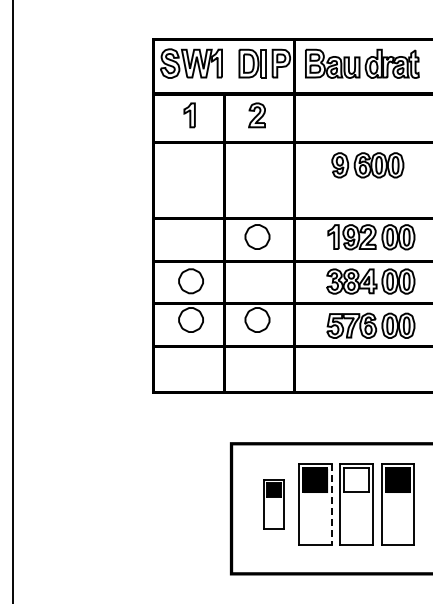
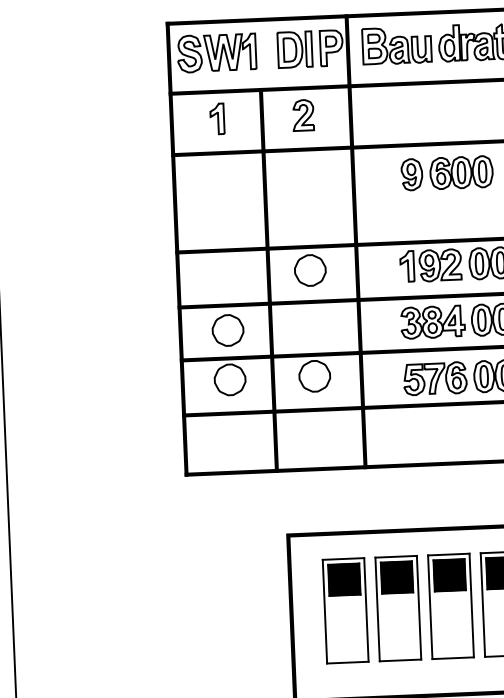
hatch: (356, 480) -> (449, 575), added
part: (273, 504) -> (345, 610), size x1.67
line: (331, 504) -> (419, 607), dashed -> solid

